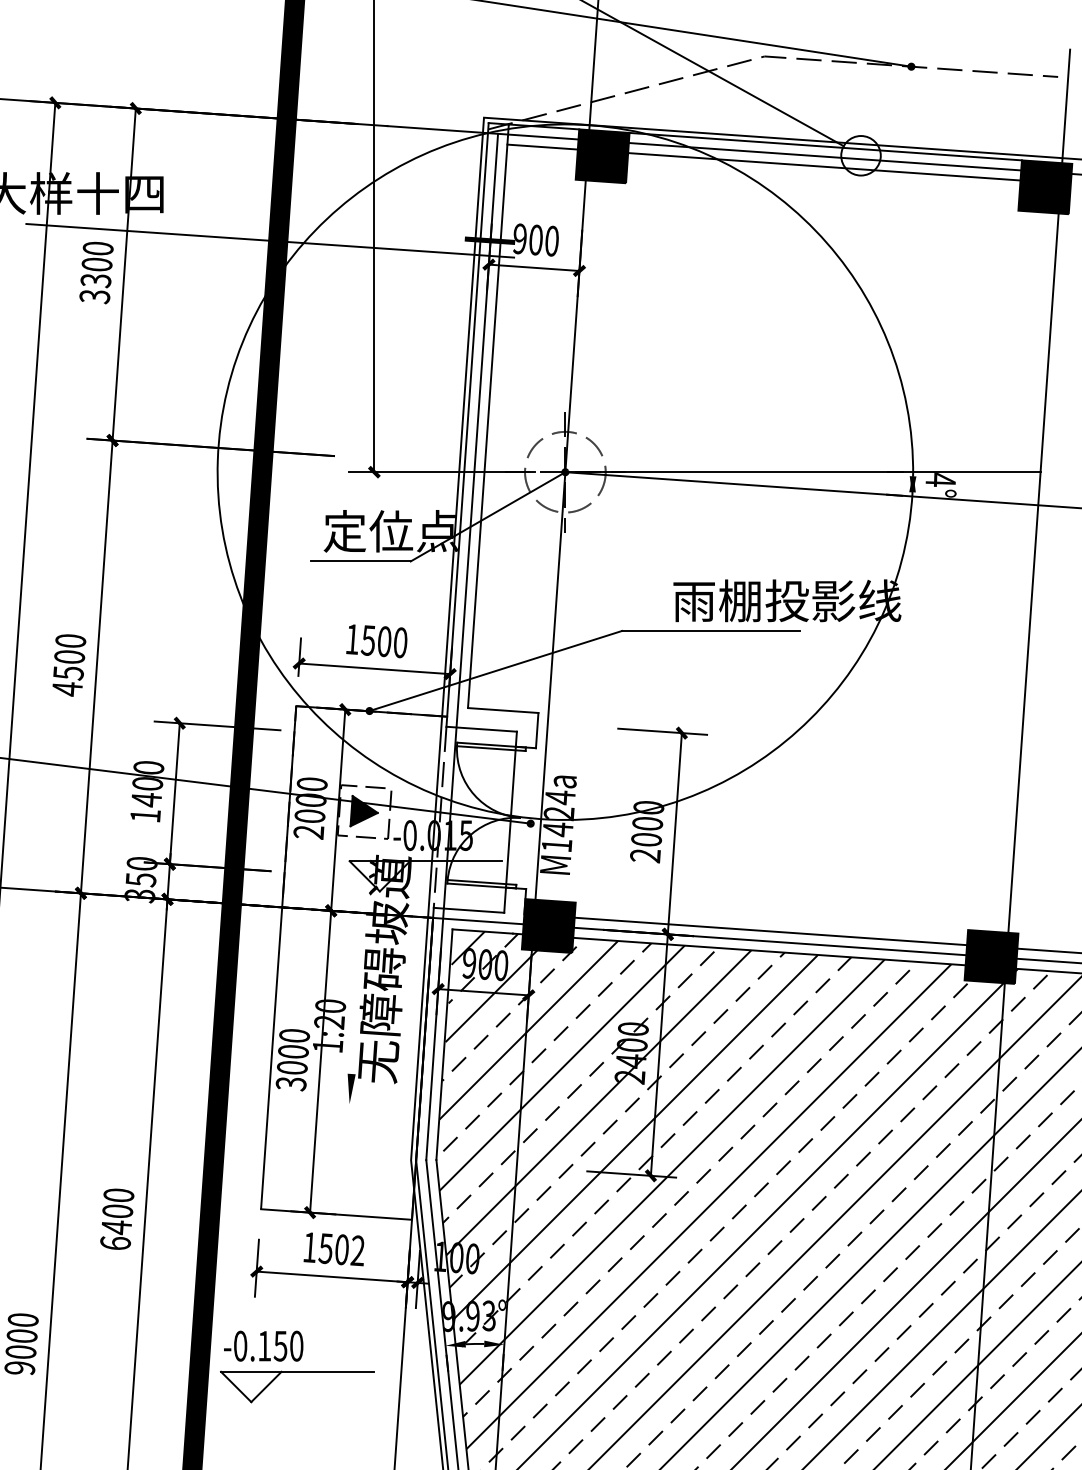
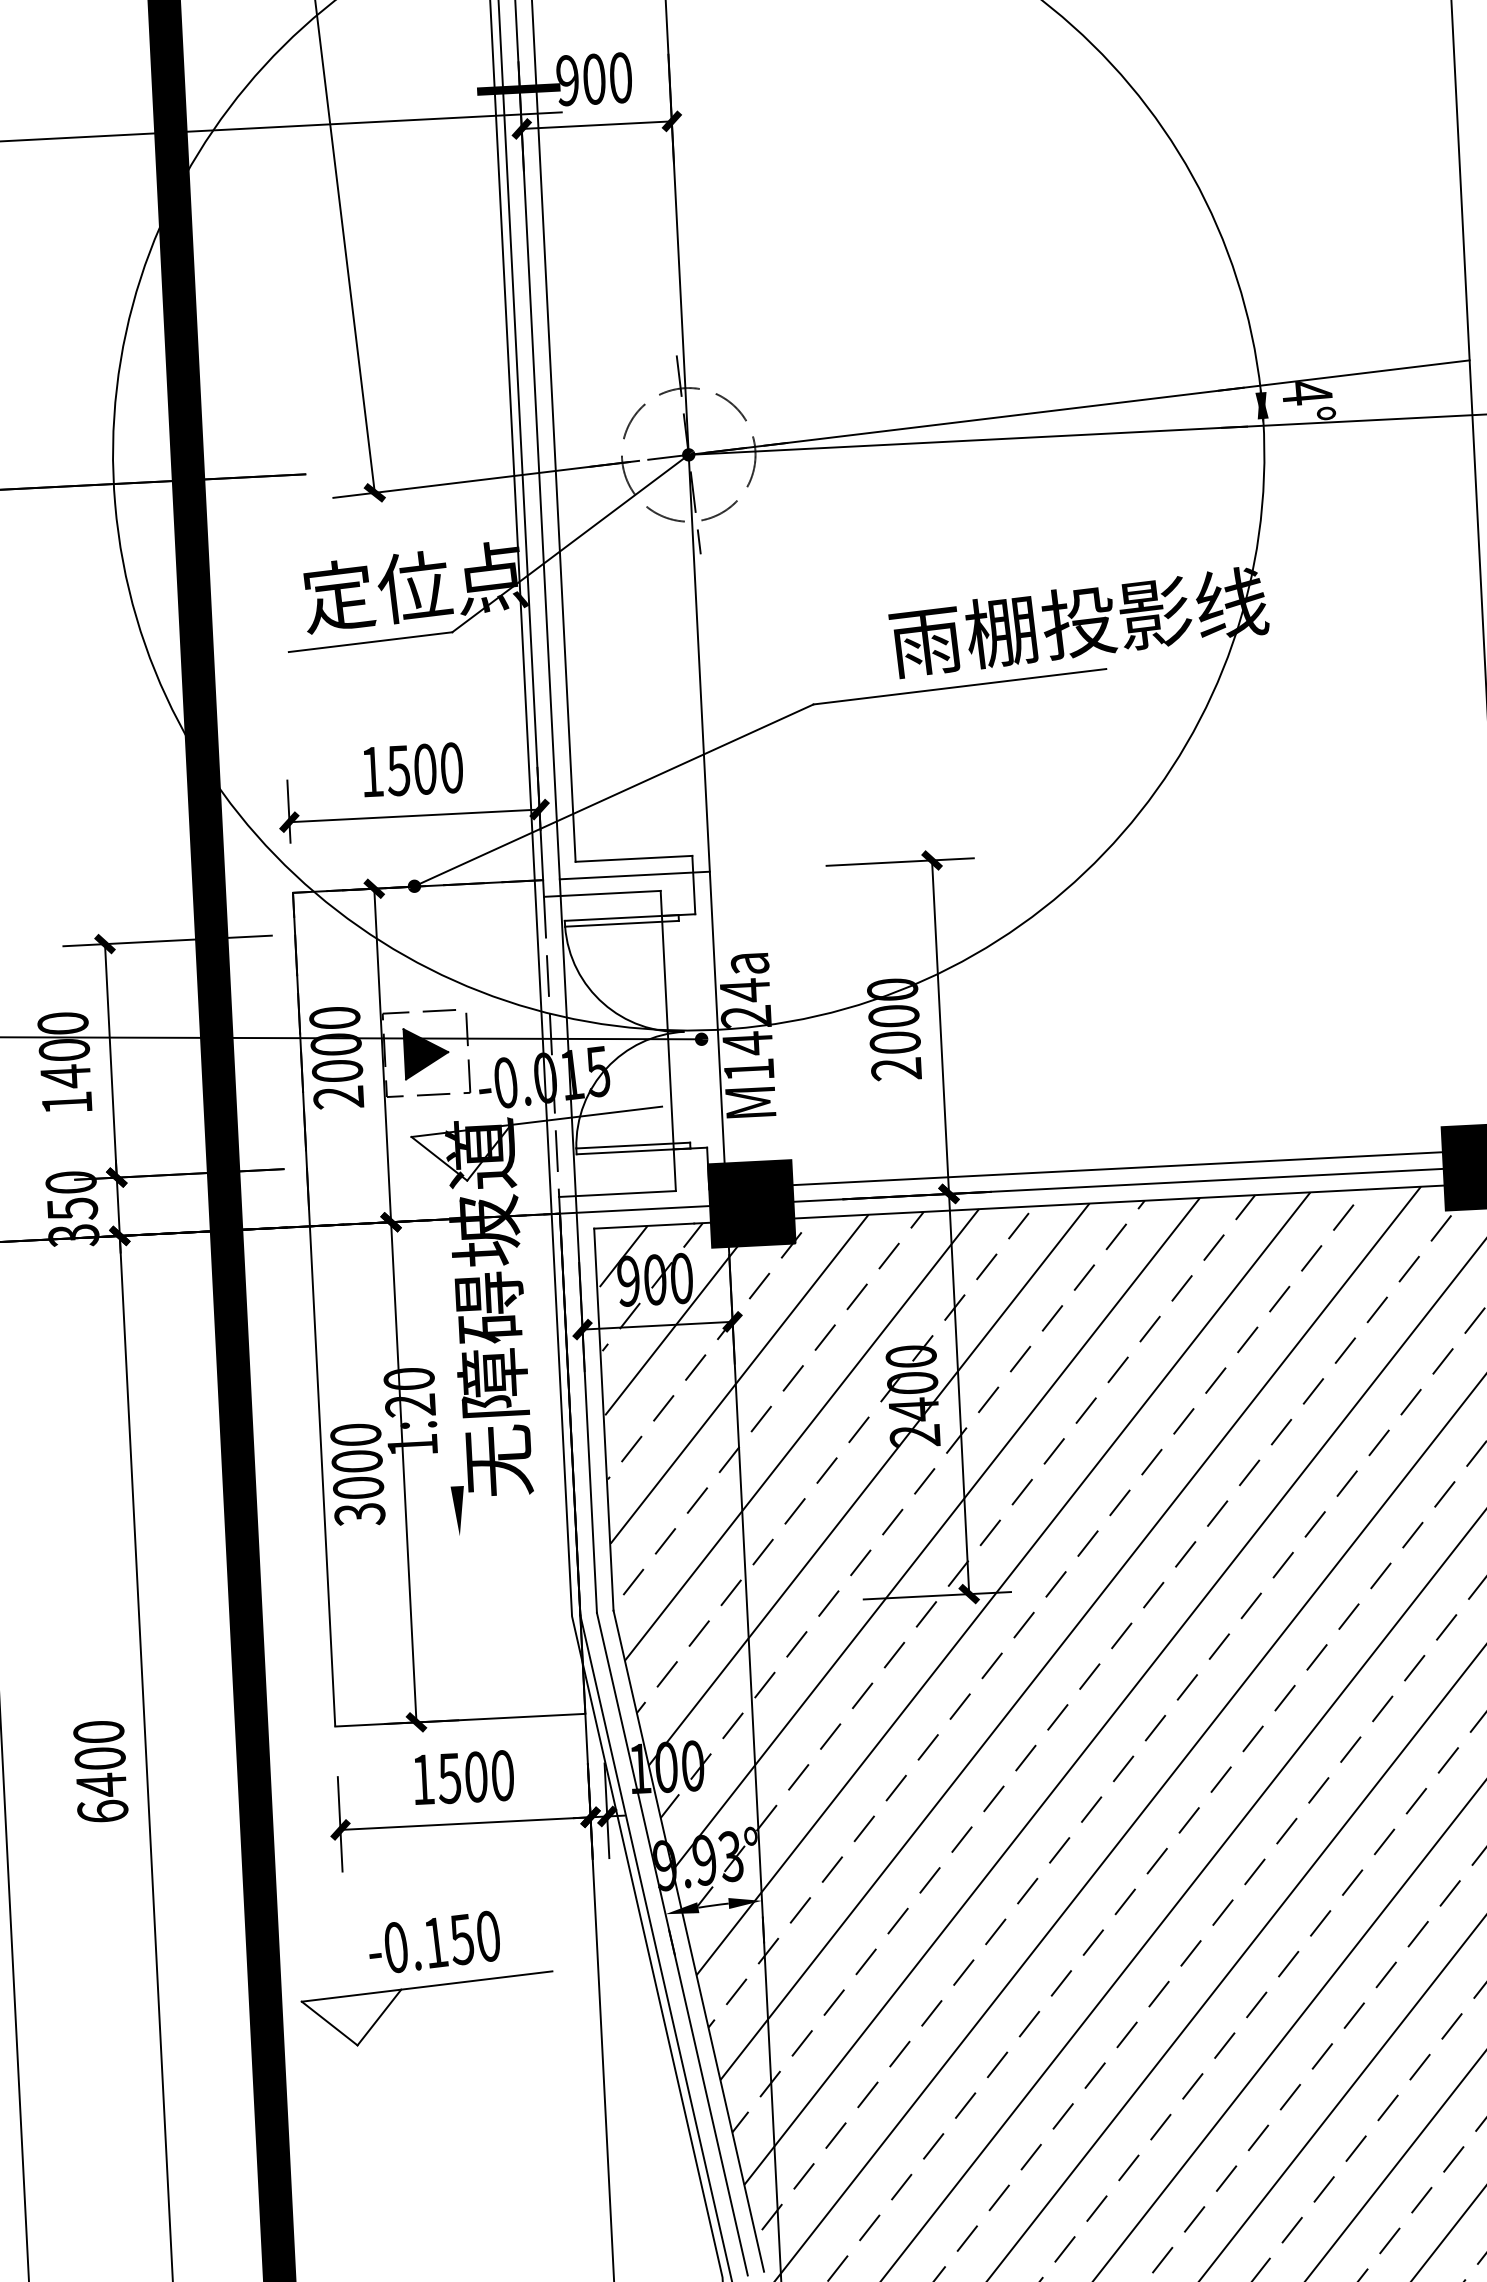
line: (502, 720) -> (634, 875), added
text: (357, 1250) -> (501, 1775), 1502 -> 1500
text: (263, 1345) -> (433, 1941), moved

